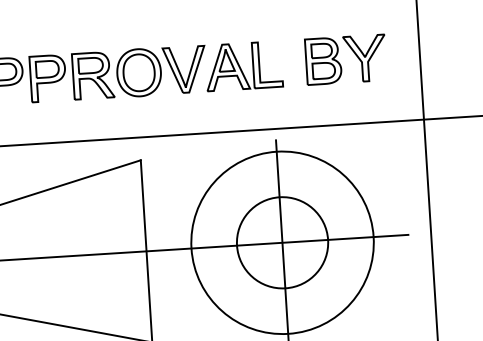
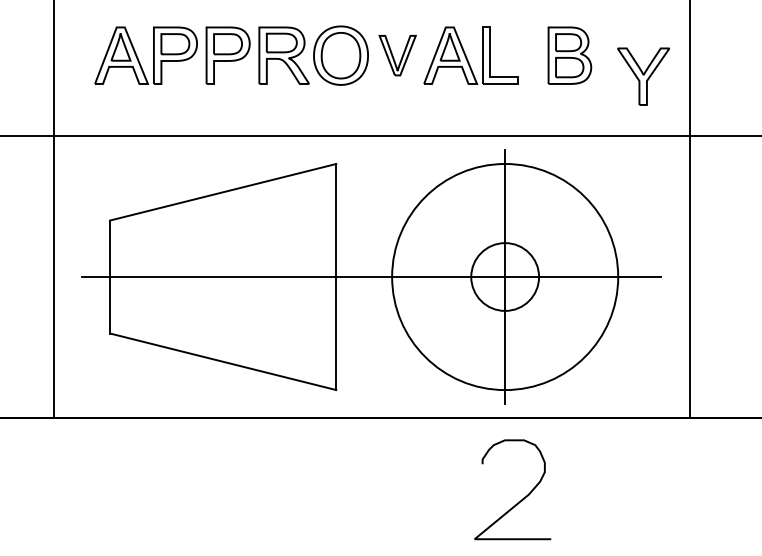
part: (365, 58) -> (643, 76), moved
part: (184, 69) -> (397, 55), size x0.7
circle: (282, 242) -> (504, 276), size x0.6

